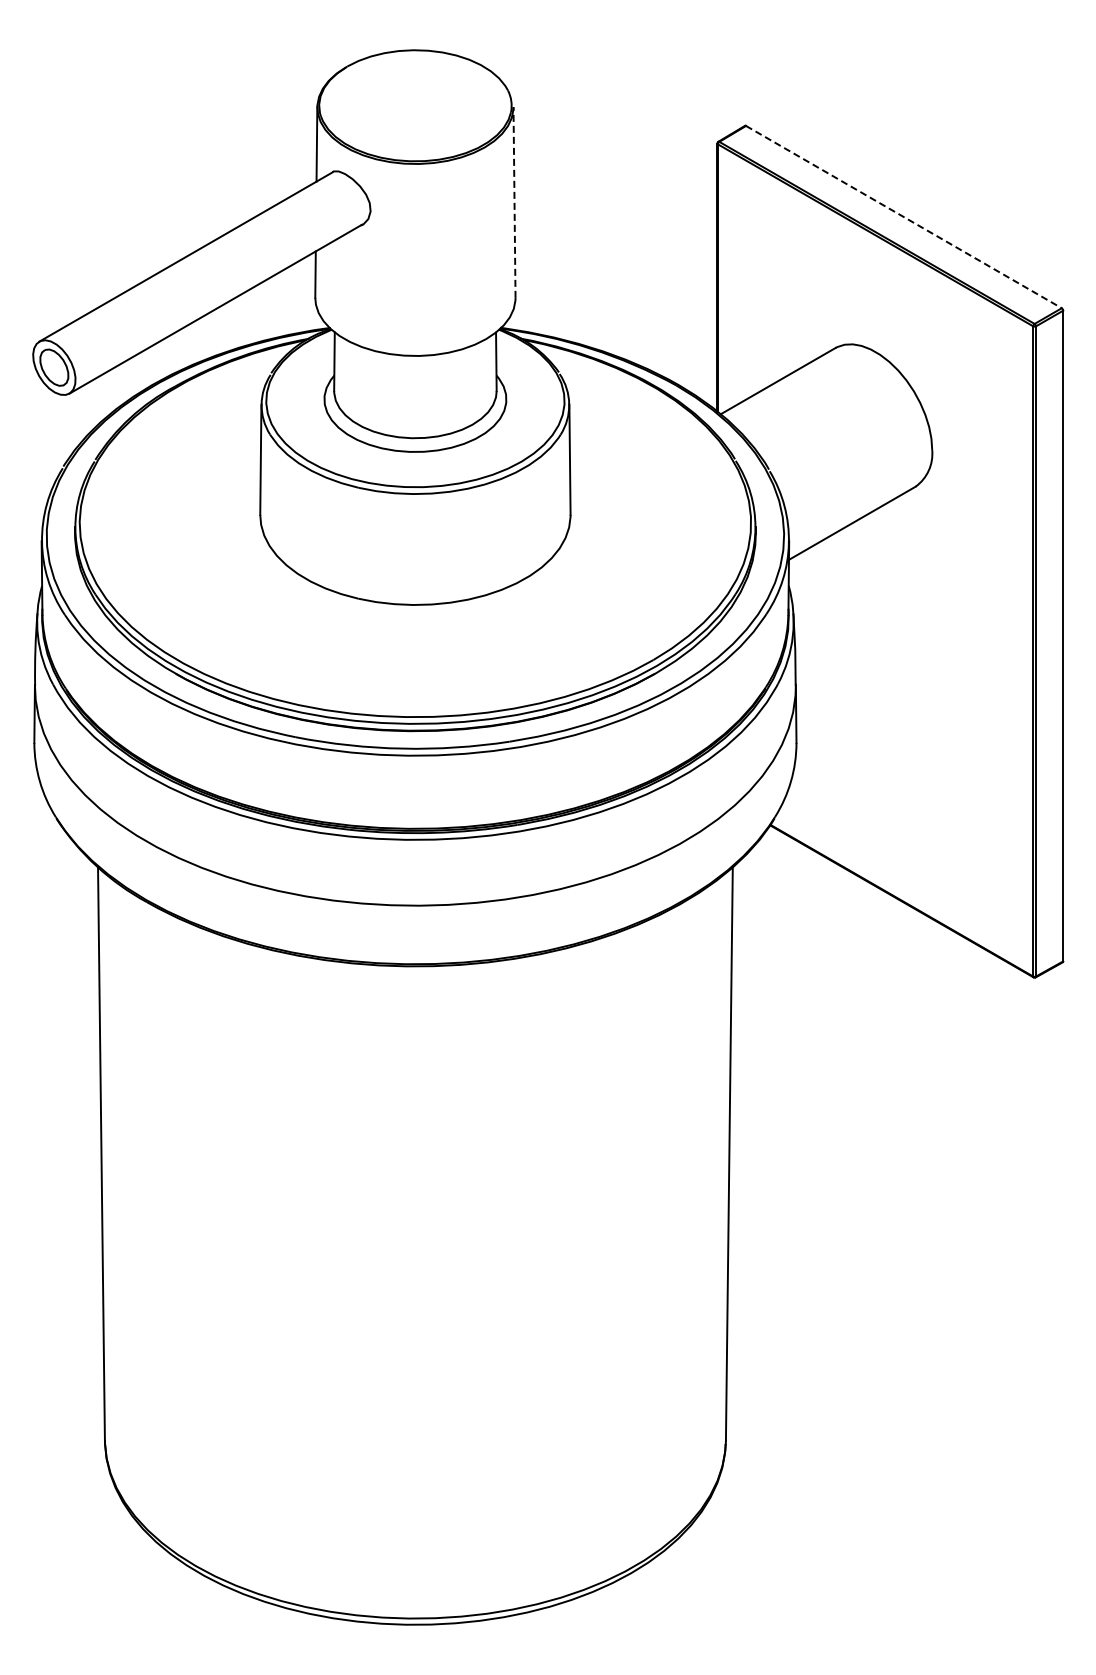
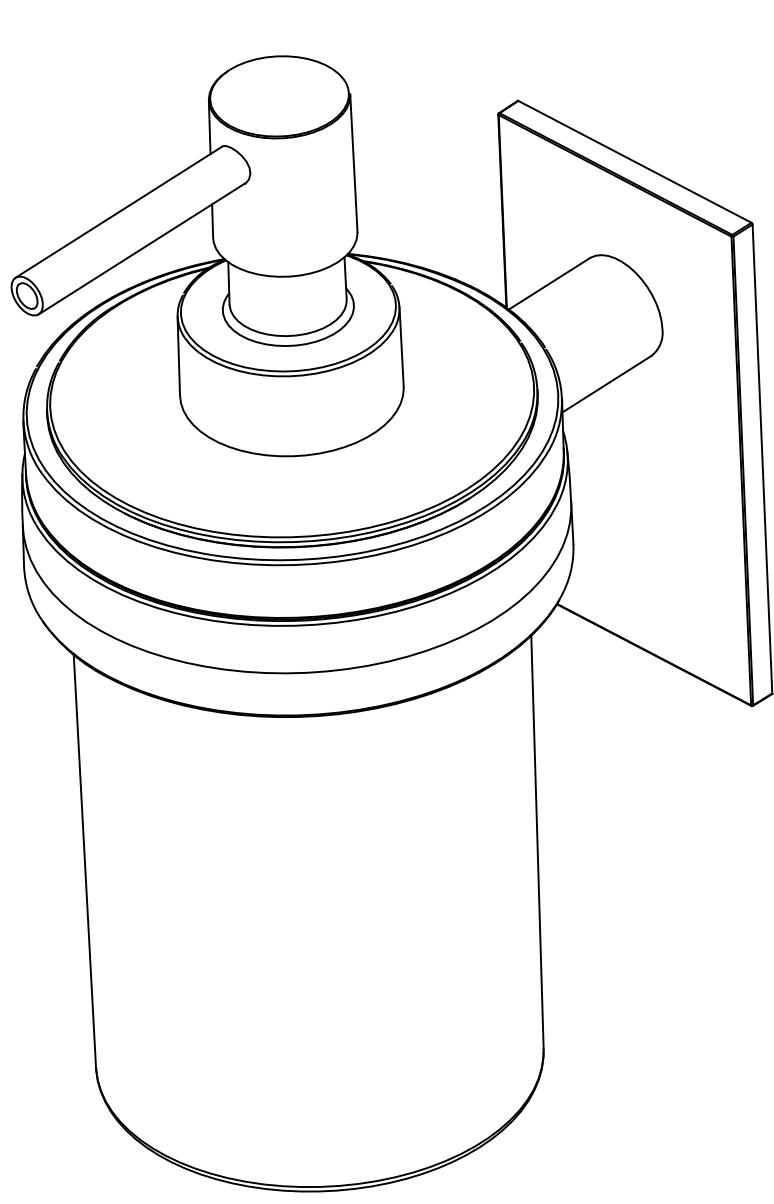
line: (514, 201) -> (353, 162), dashed -> solid
line: (904, 217) -> (635, 162), dashed -> solid

